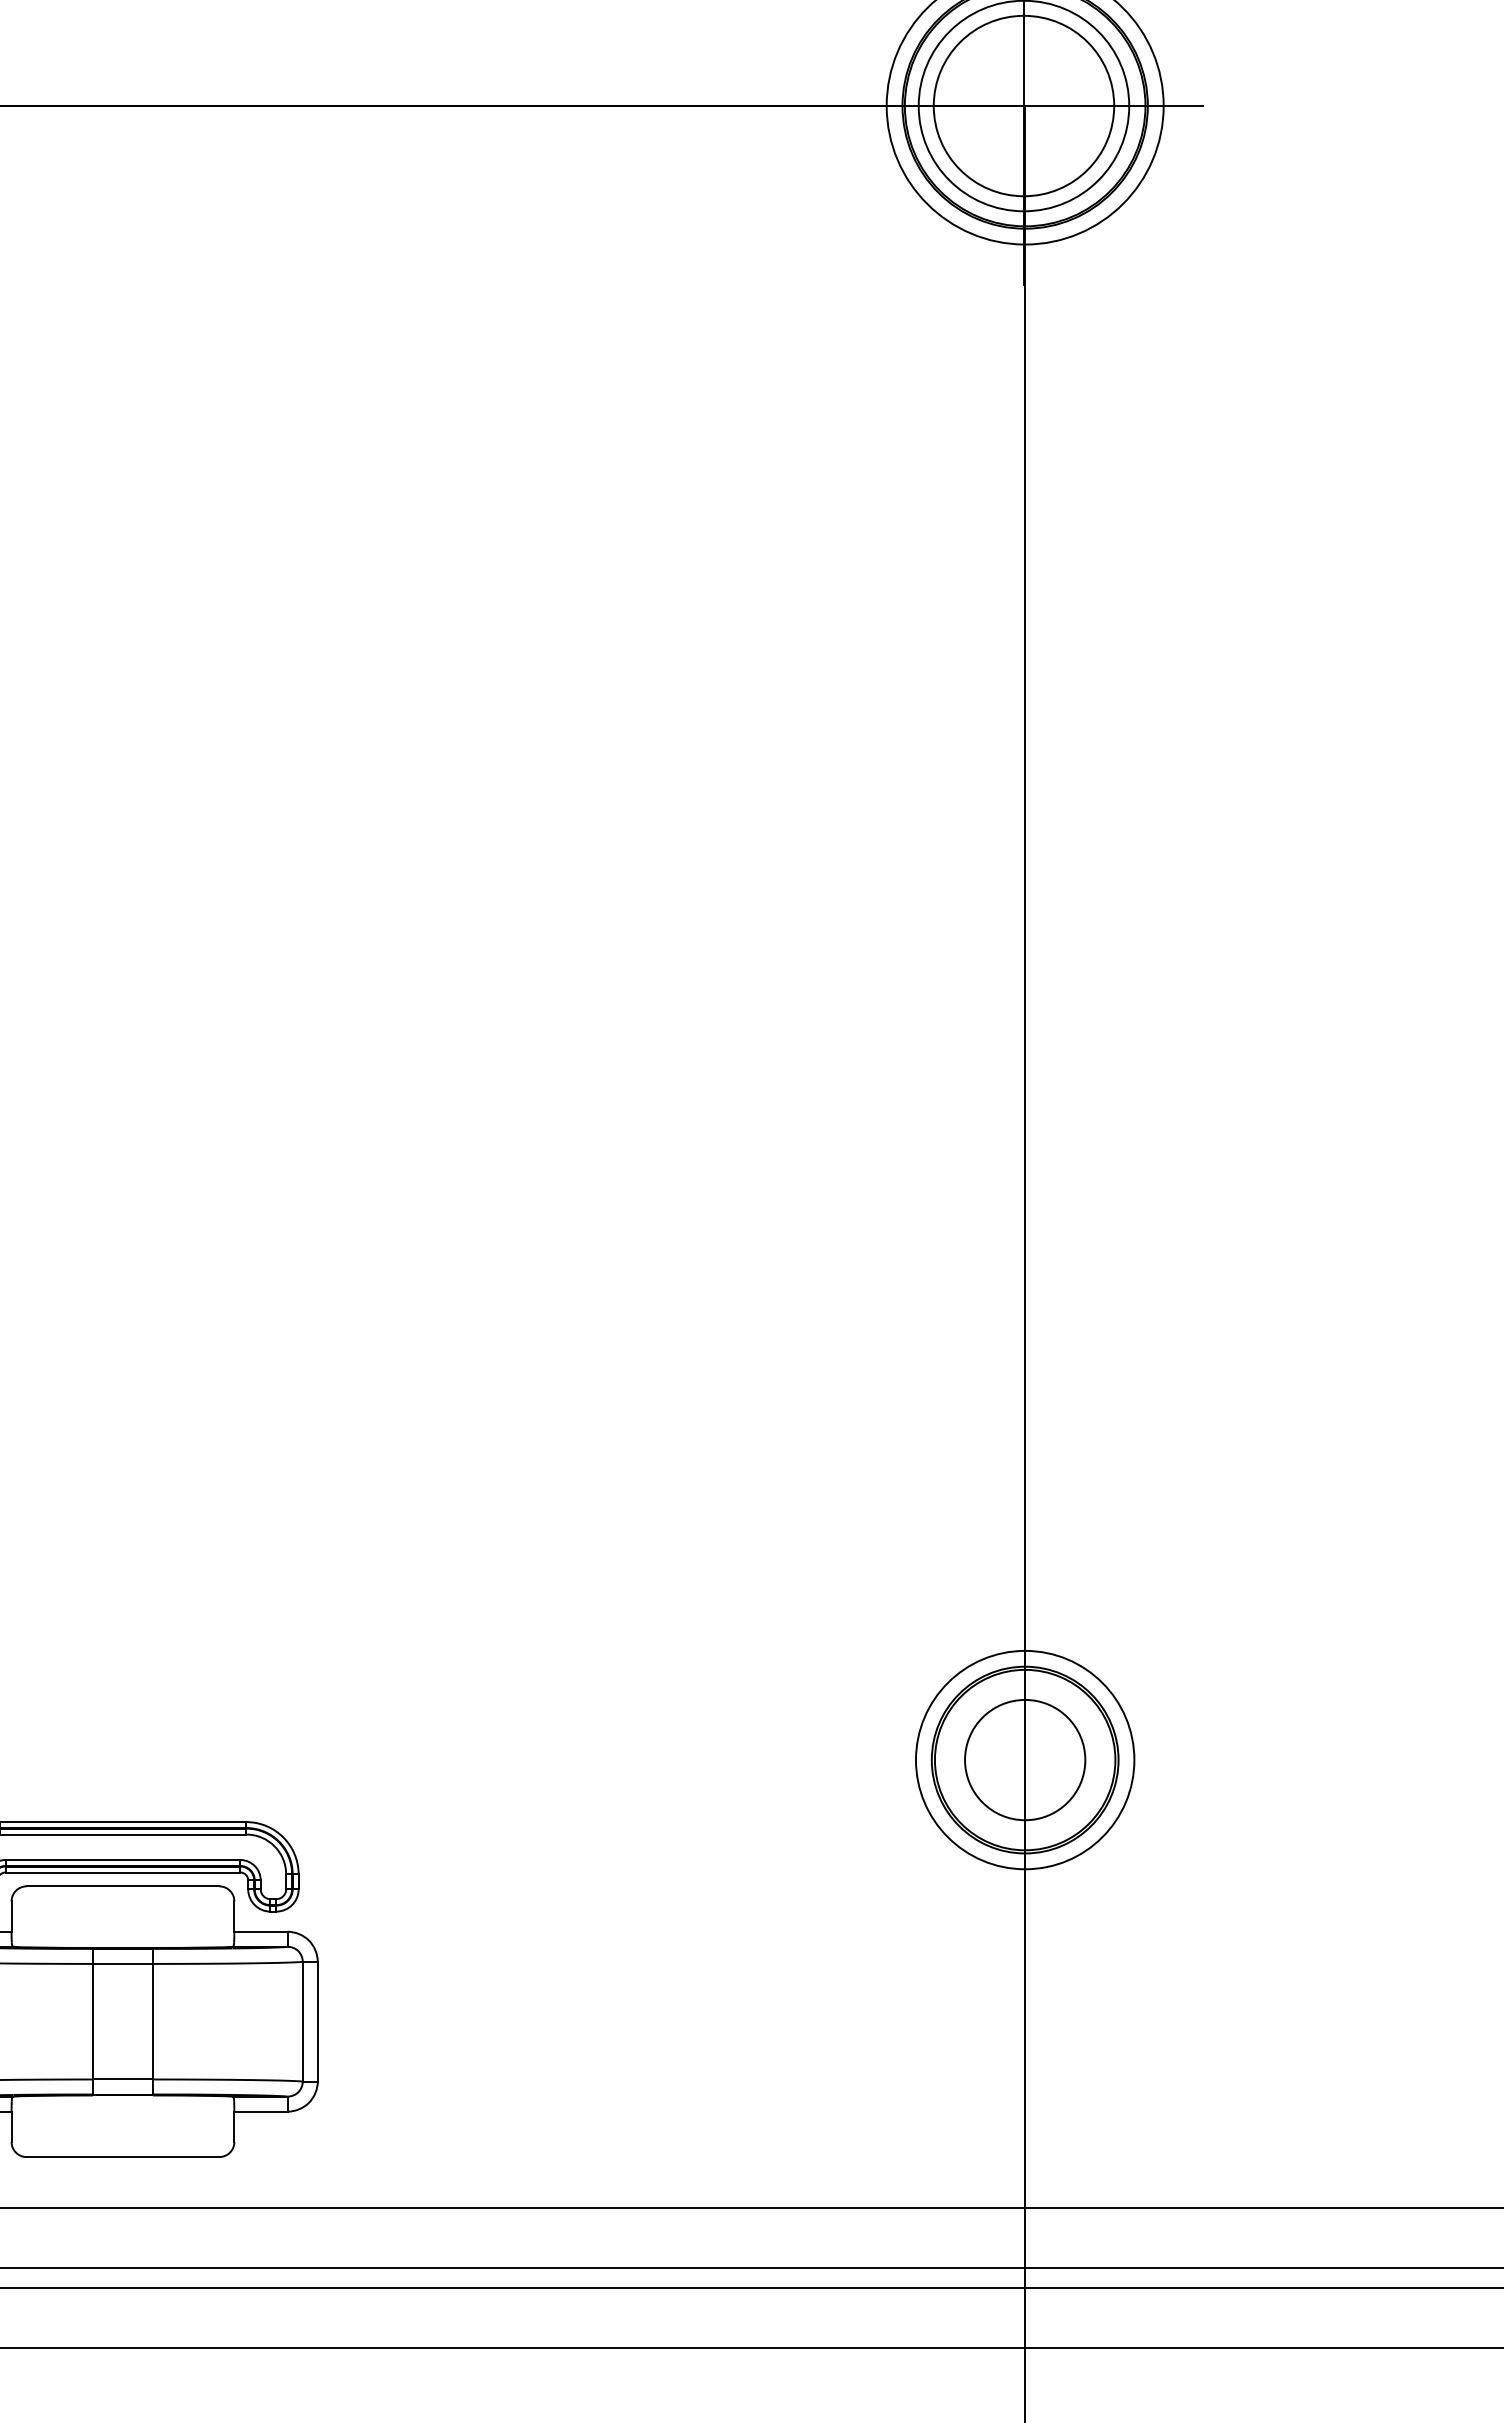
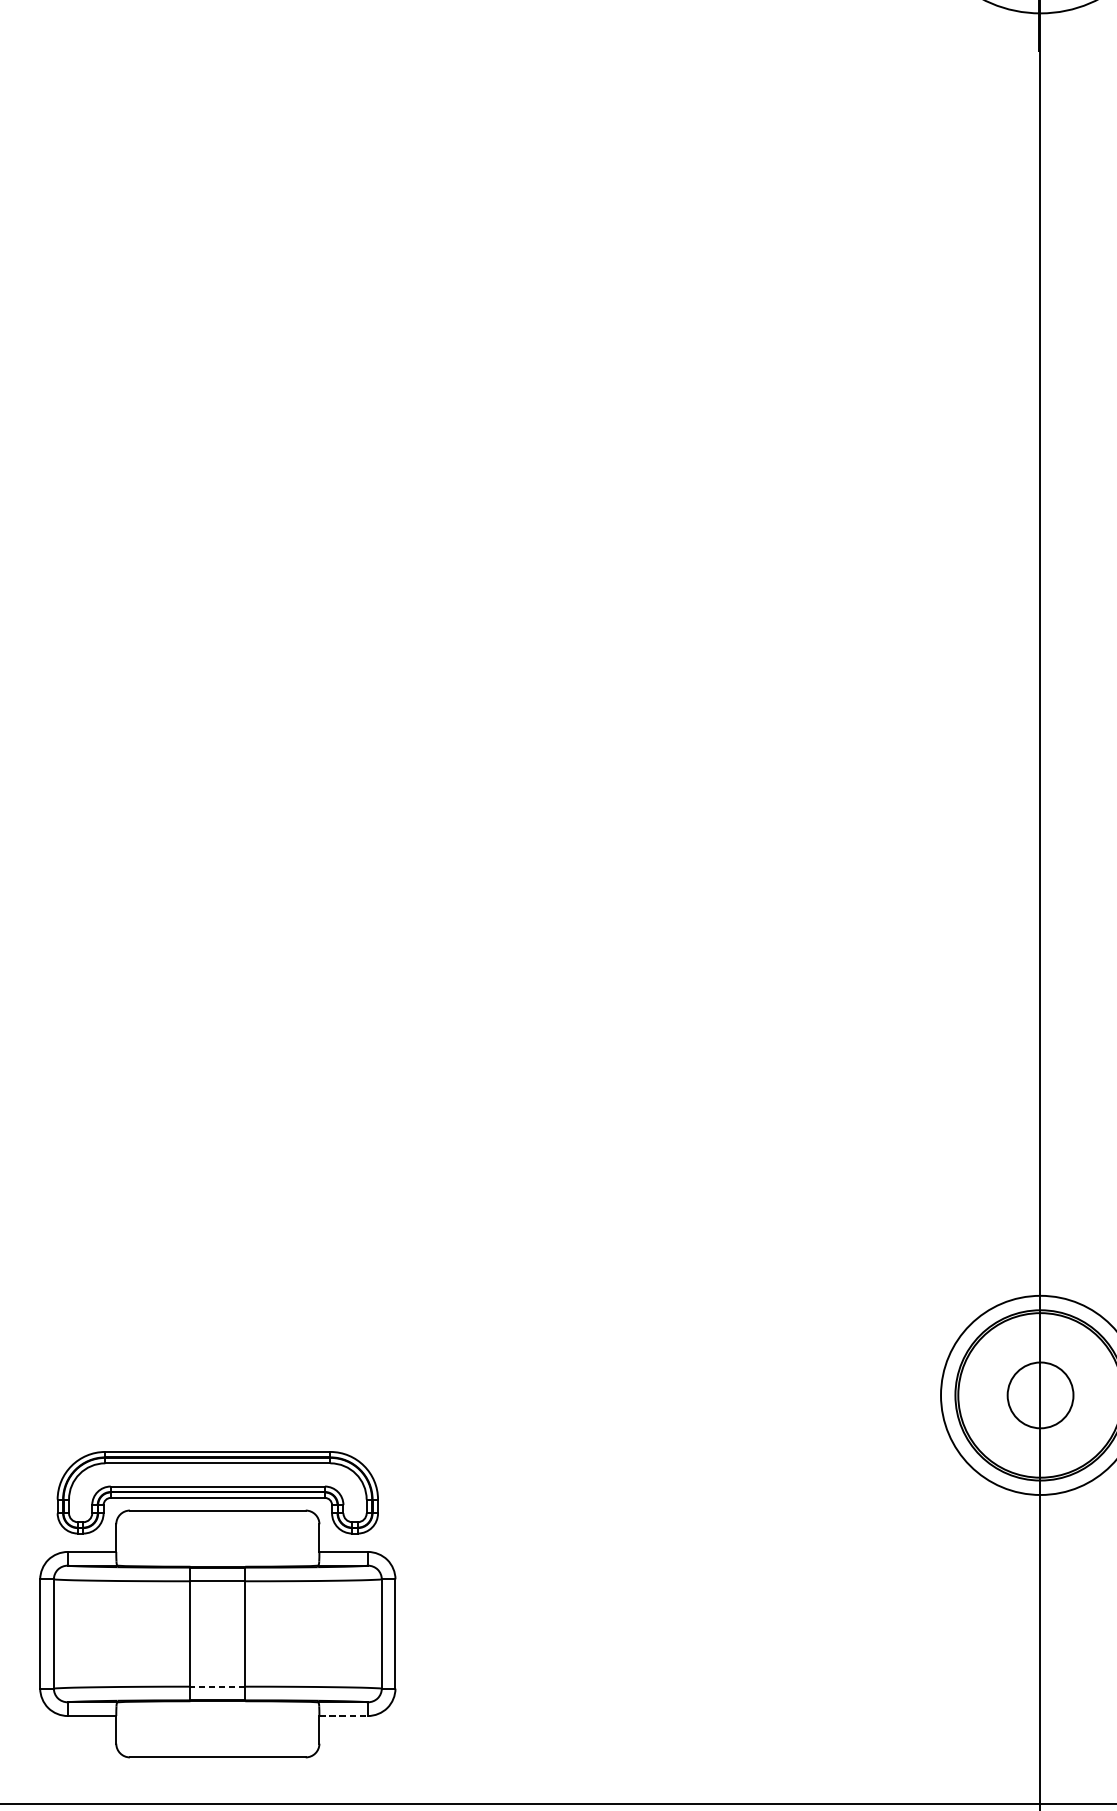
circle: (1025, 1759) -> (1040, 1394), size x0.6
line: (122, 2079) -> (217, 1686), solid -> dashed
line: (260, 2111) -> (343, 1715), solid -> dashed

